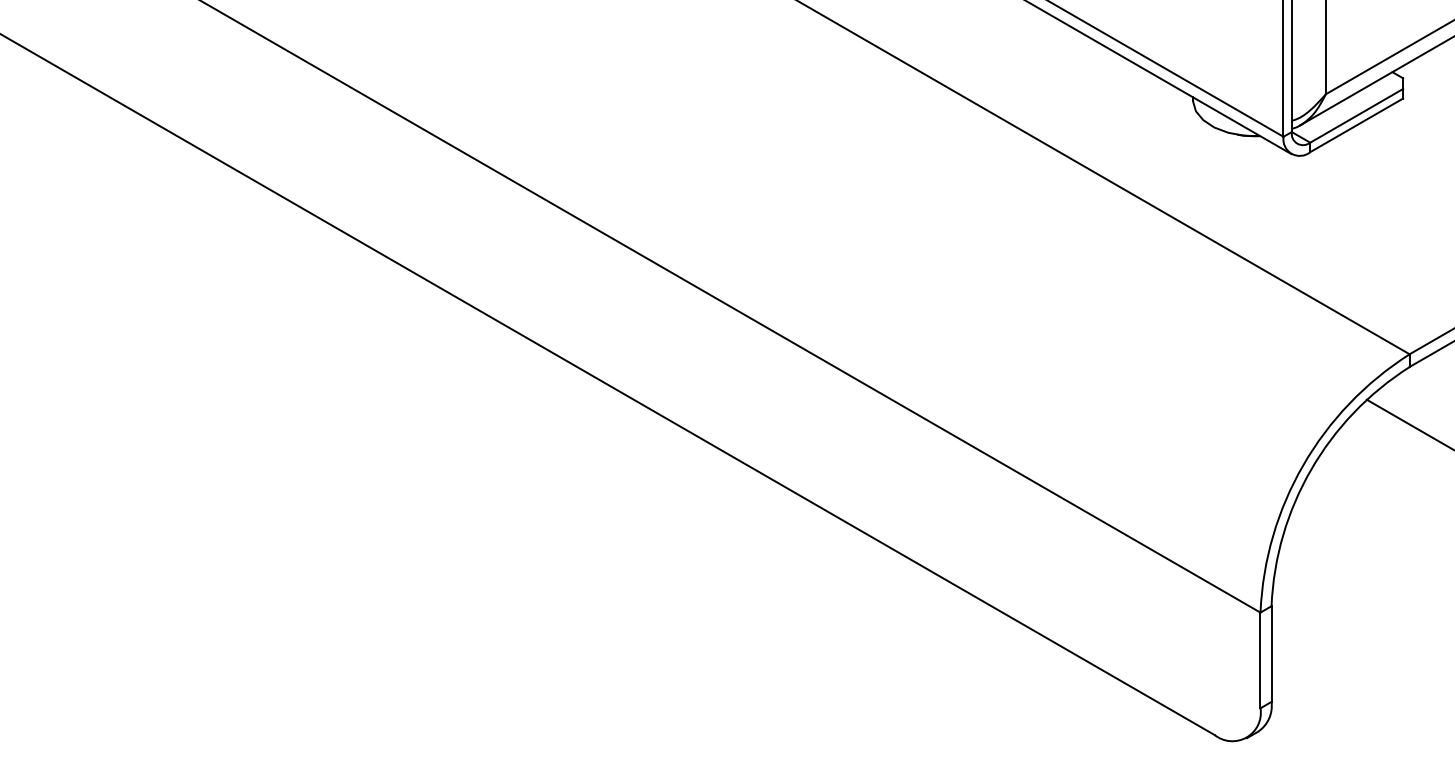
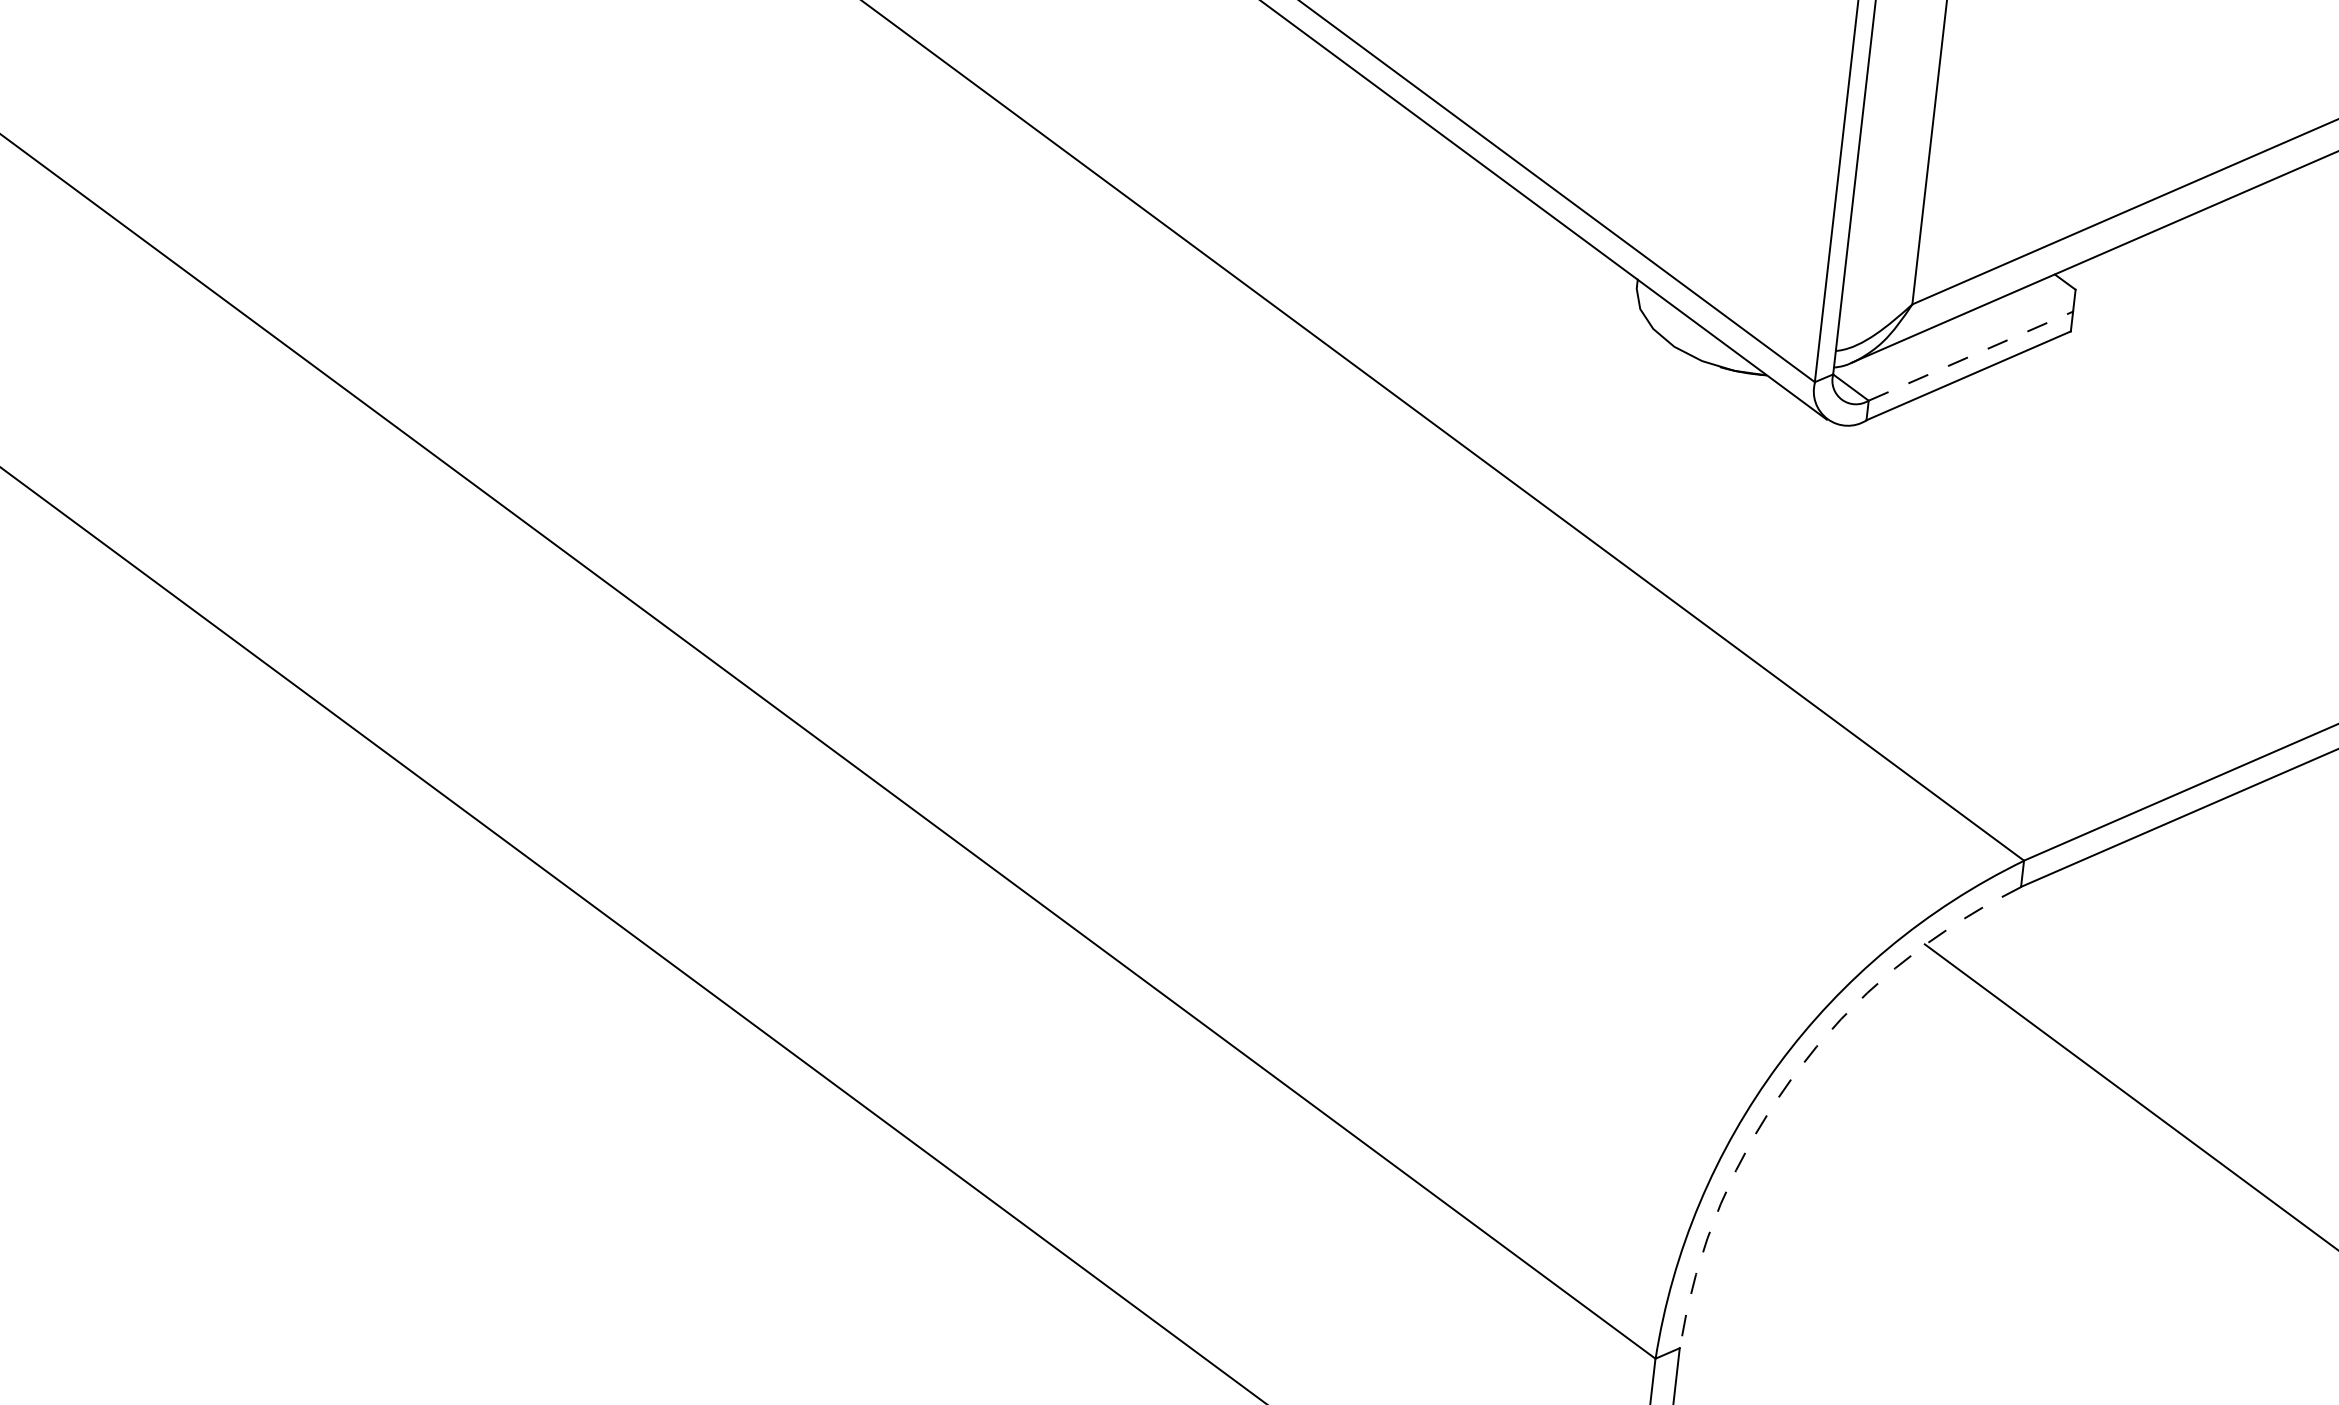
line: (1356, 115) -> (1970, 355), solid -> dashed
arc: (1311, 469) -> (1794, 1075), solid -> dashed

